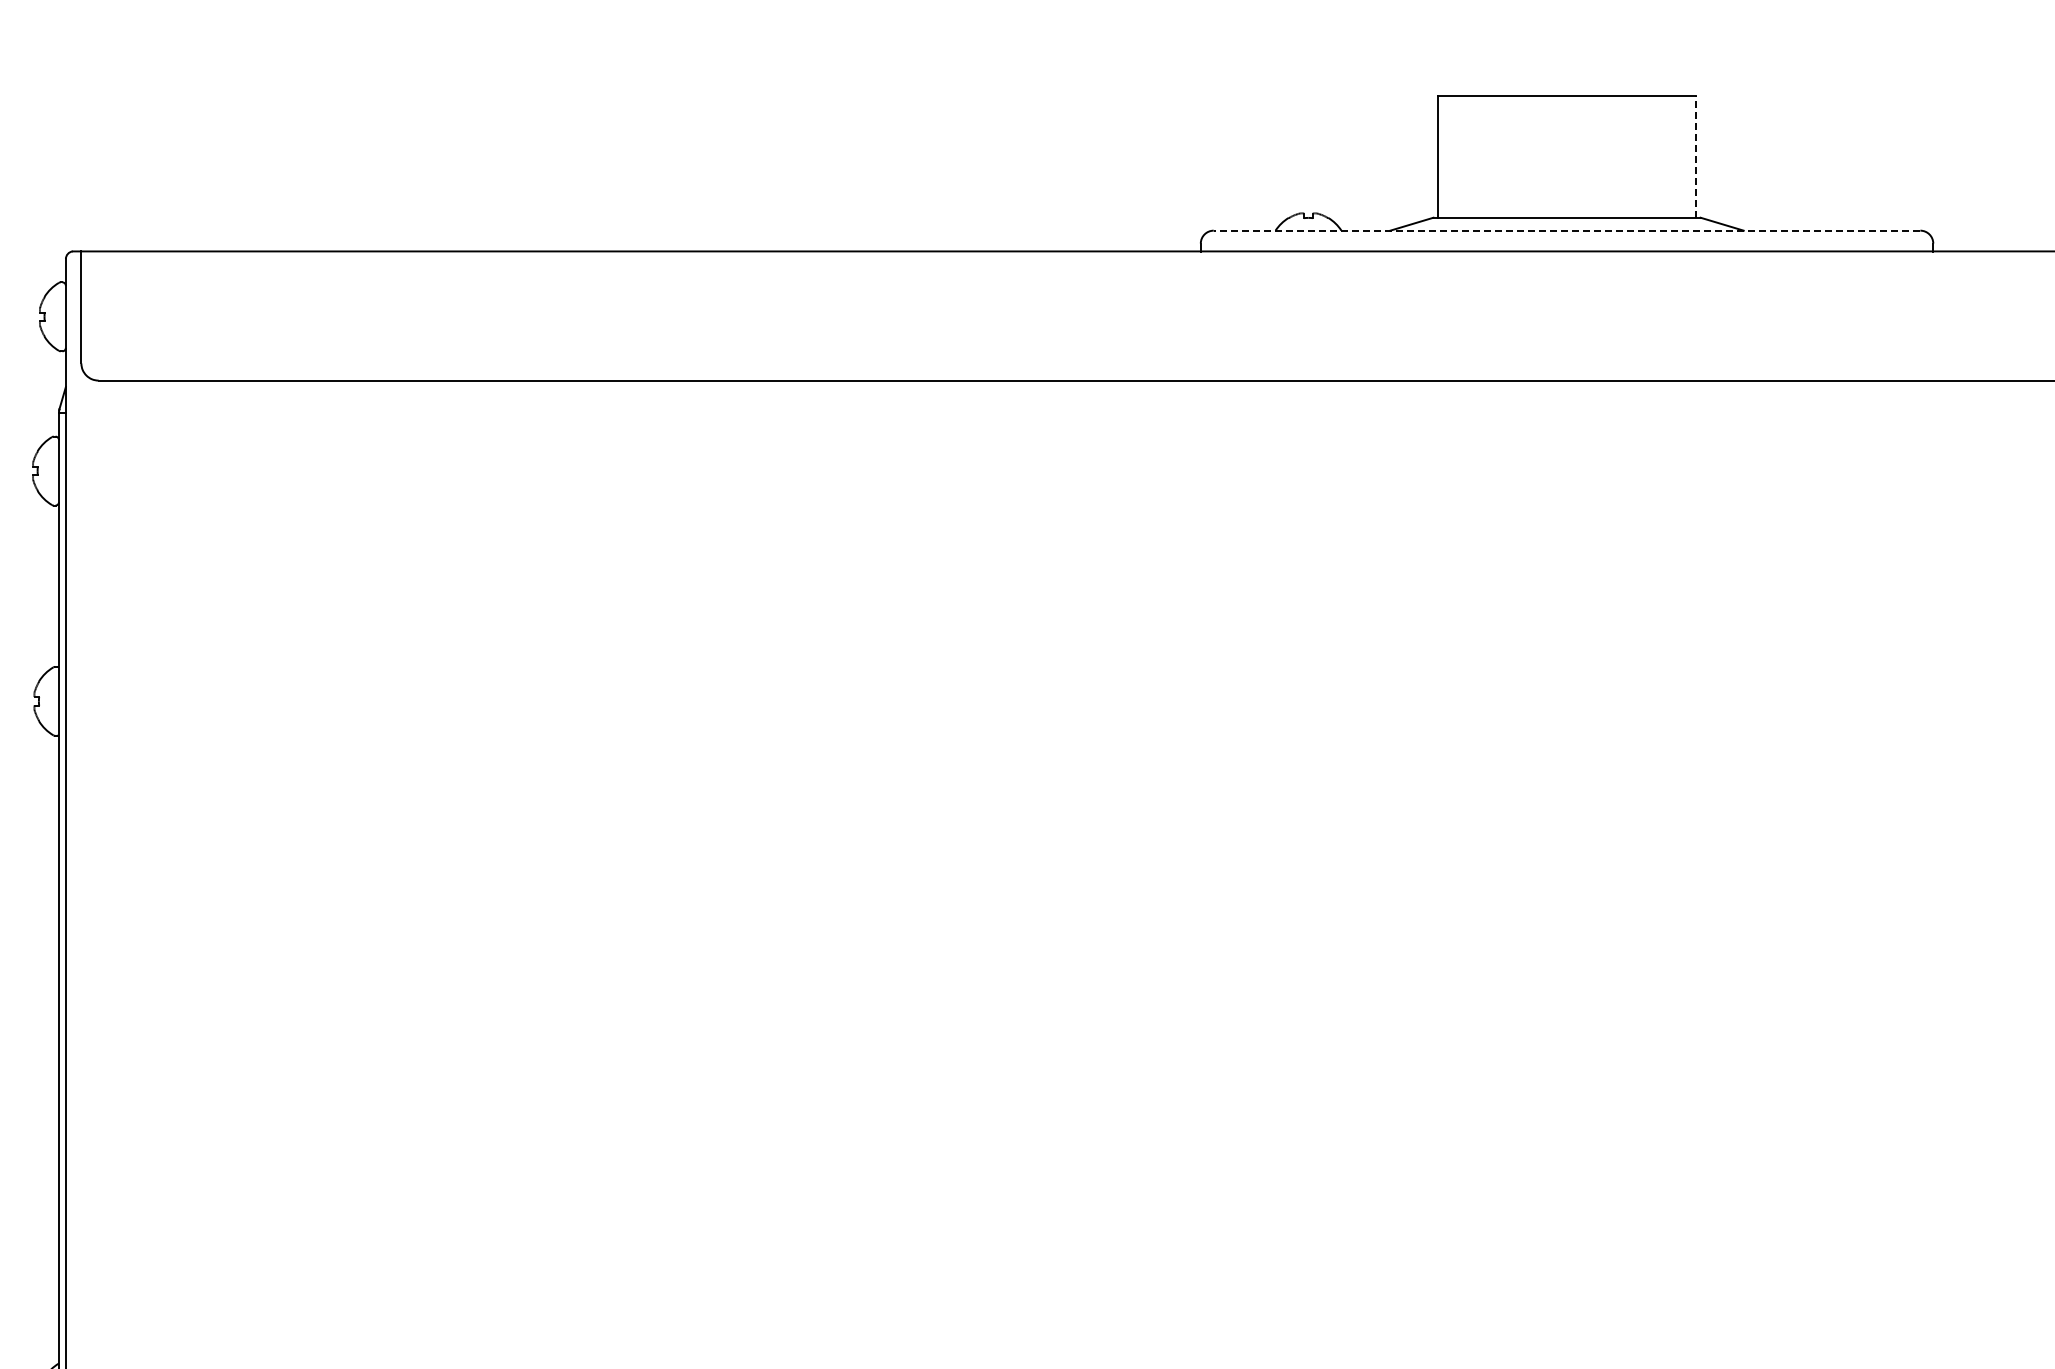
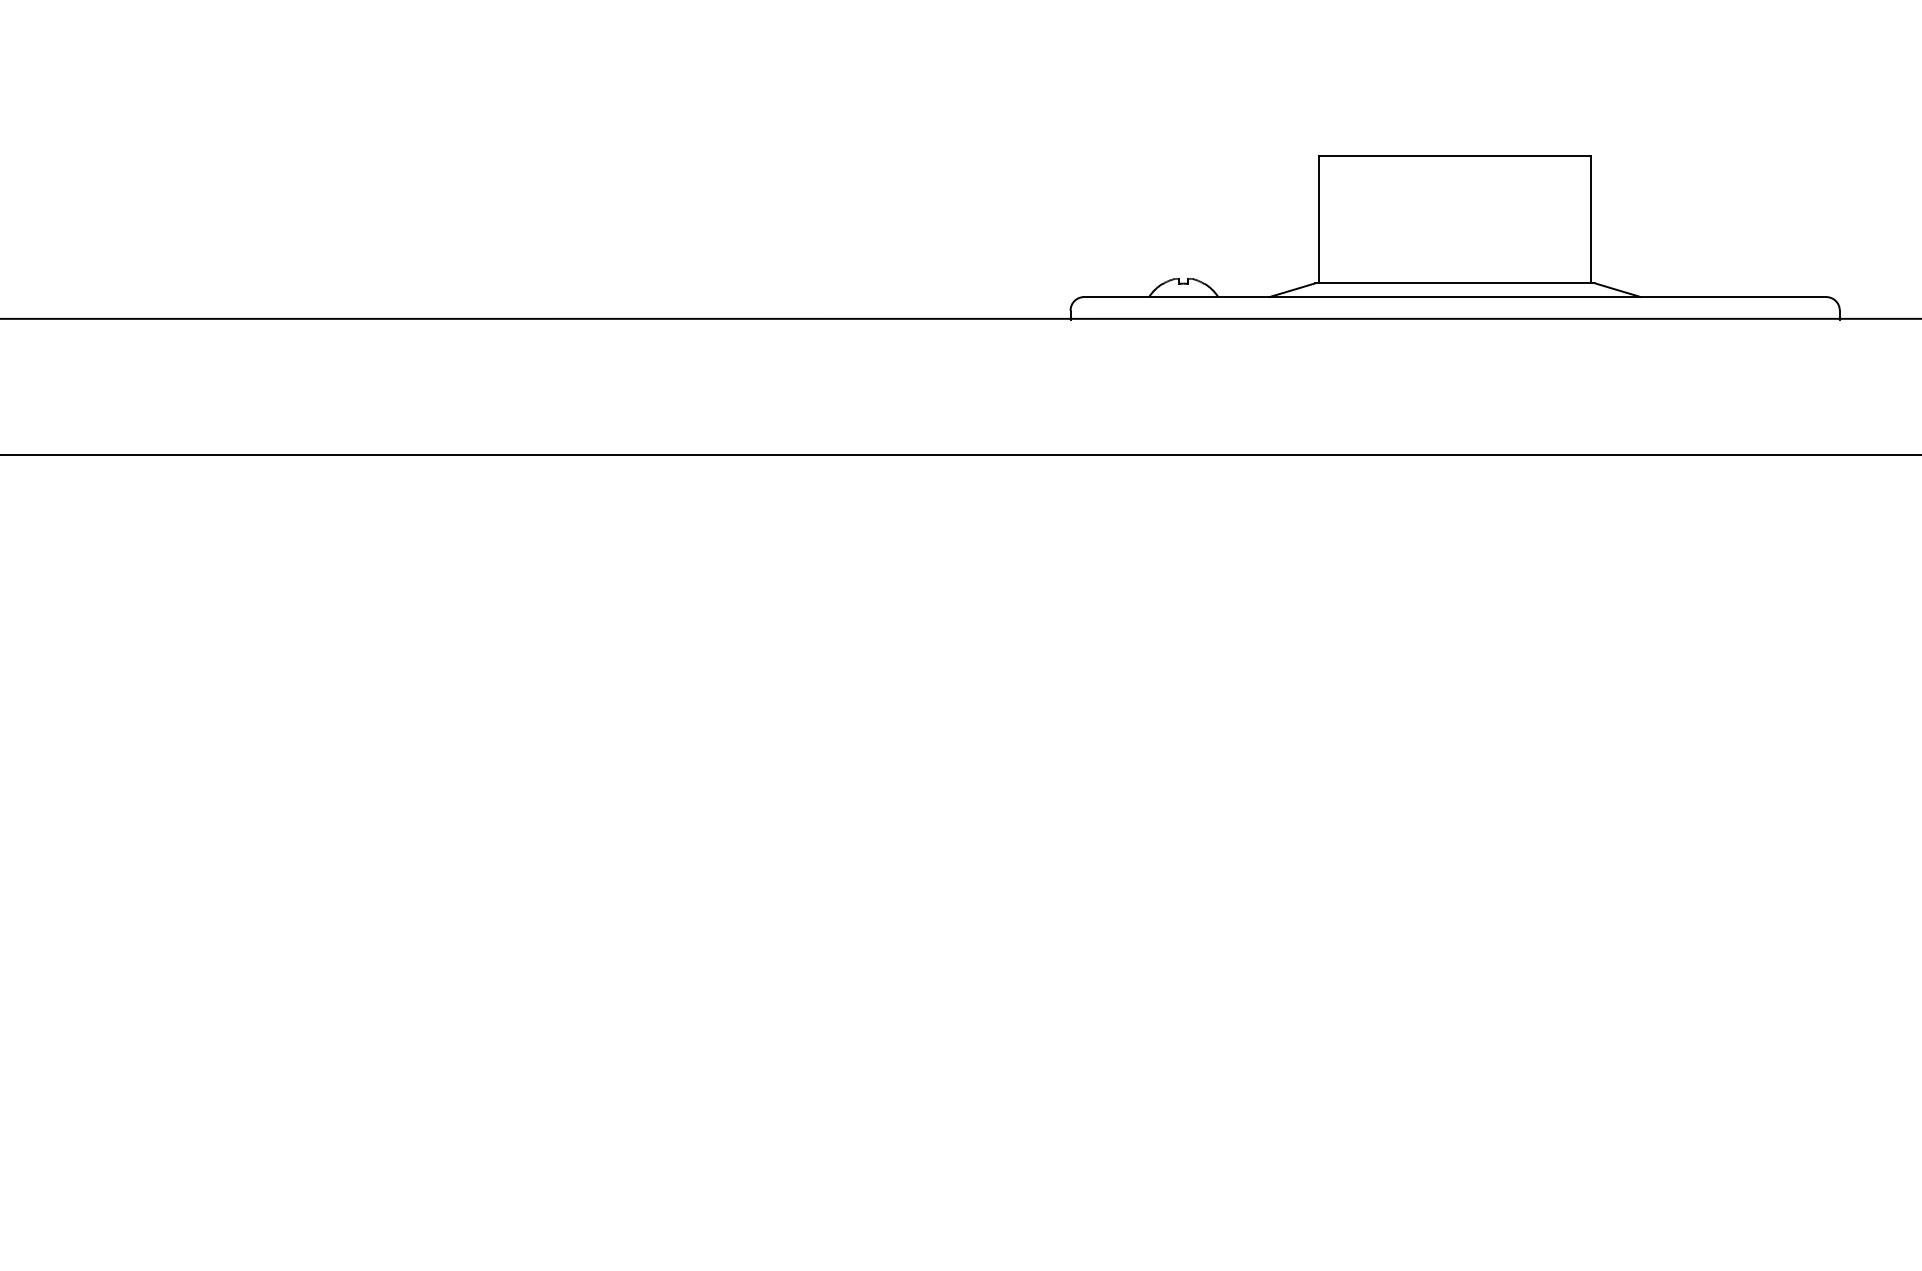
line: (1696, 156) -> (1591, 219), dashed -> solid
line: (1566, 230) -> (1454, 296), dashed -> solid

